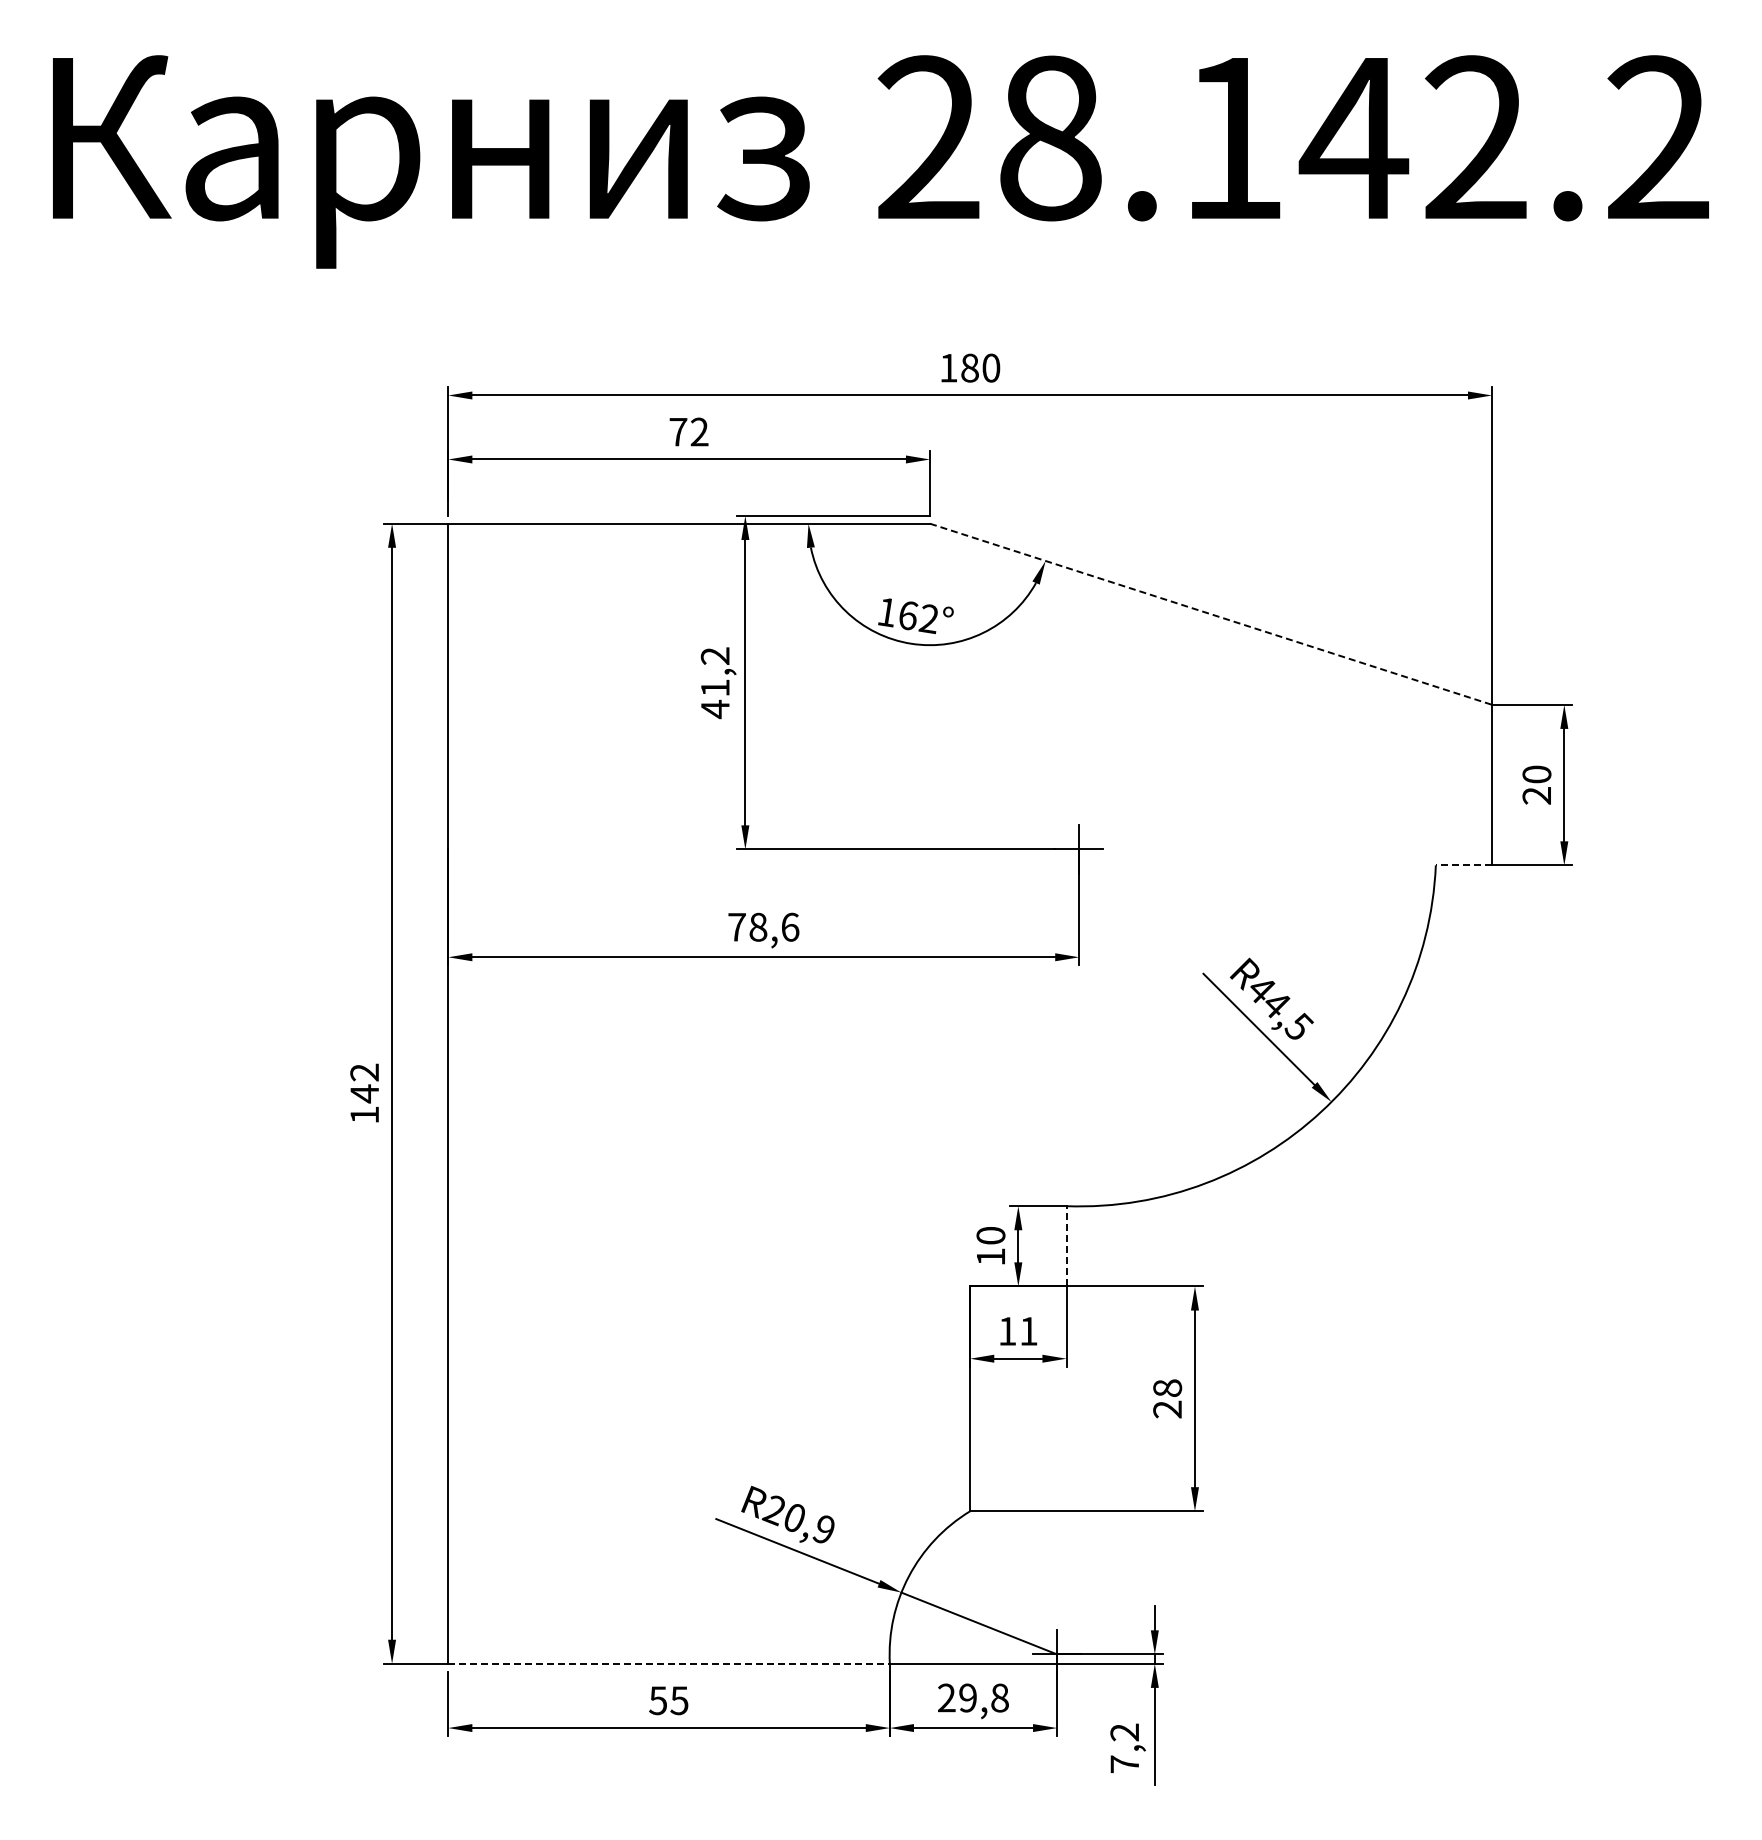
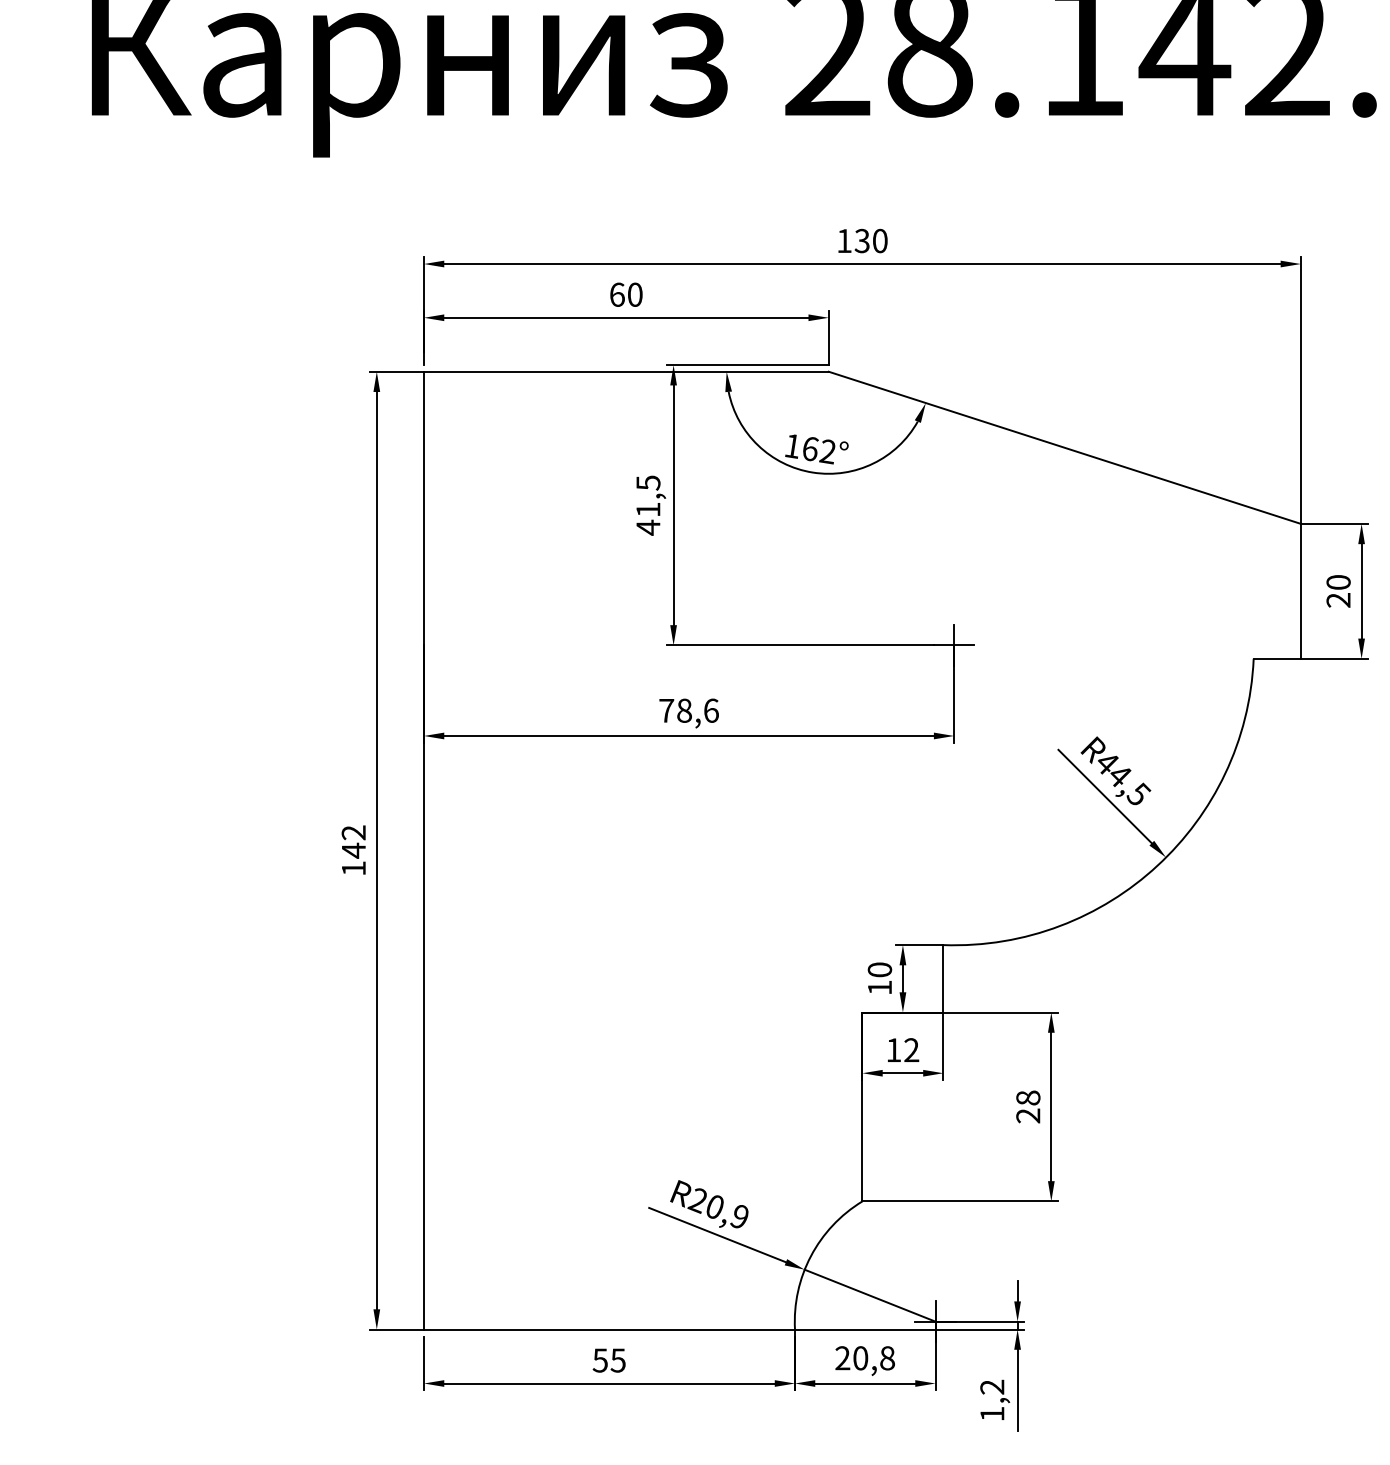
text: (969, 367) -> (861, 240), 180 -> 130
text: (688, 431) -> (625, 294), 72 -> 60
line: (1211, 614) -> (1065, 448), dashed -> solid
text: (714, 656) -> (647, 483), 41,2 -> 41,5
line: (1463, 865) -> (1276, 658), dashed -> solid
line: (1066, 1245) -> (943, 978), dashed -> solid
text: (1028, 1330) -> (911, 1049), 11 -> 12
line: (669, 1663) -> (609, 1329), dashed -> solid
text: (967, 1697) -> (860, 1357), 29,8 -> 20,8
text: (1124, 1764) -> (992, 1414), 7,2 -> 1,2

